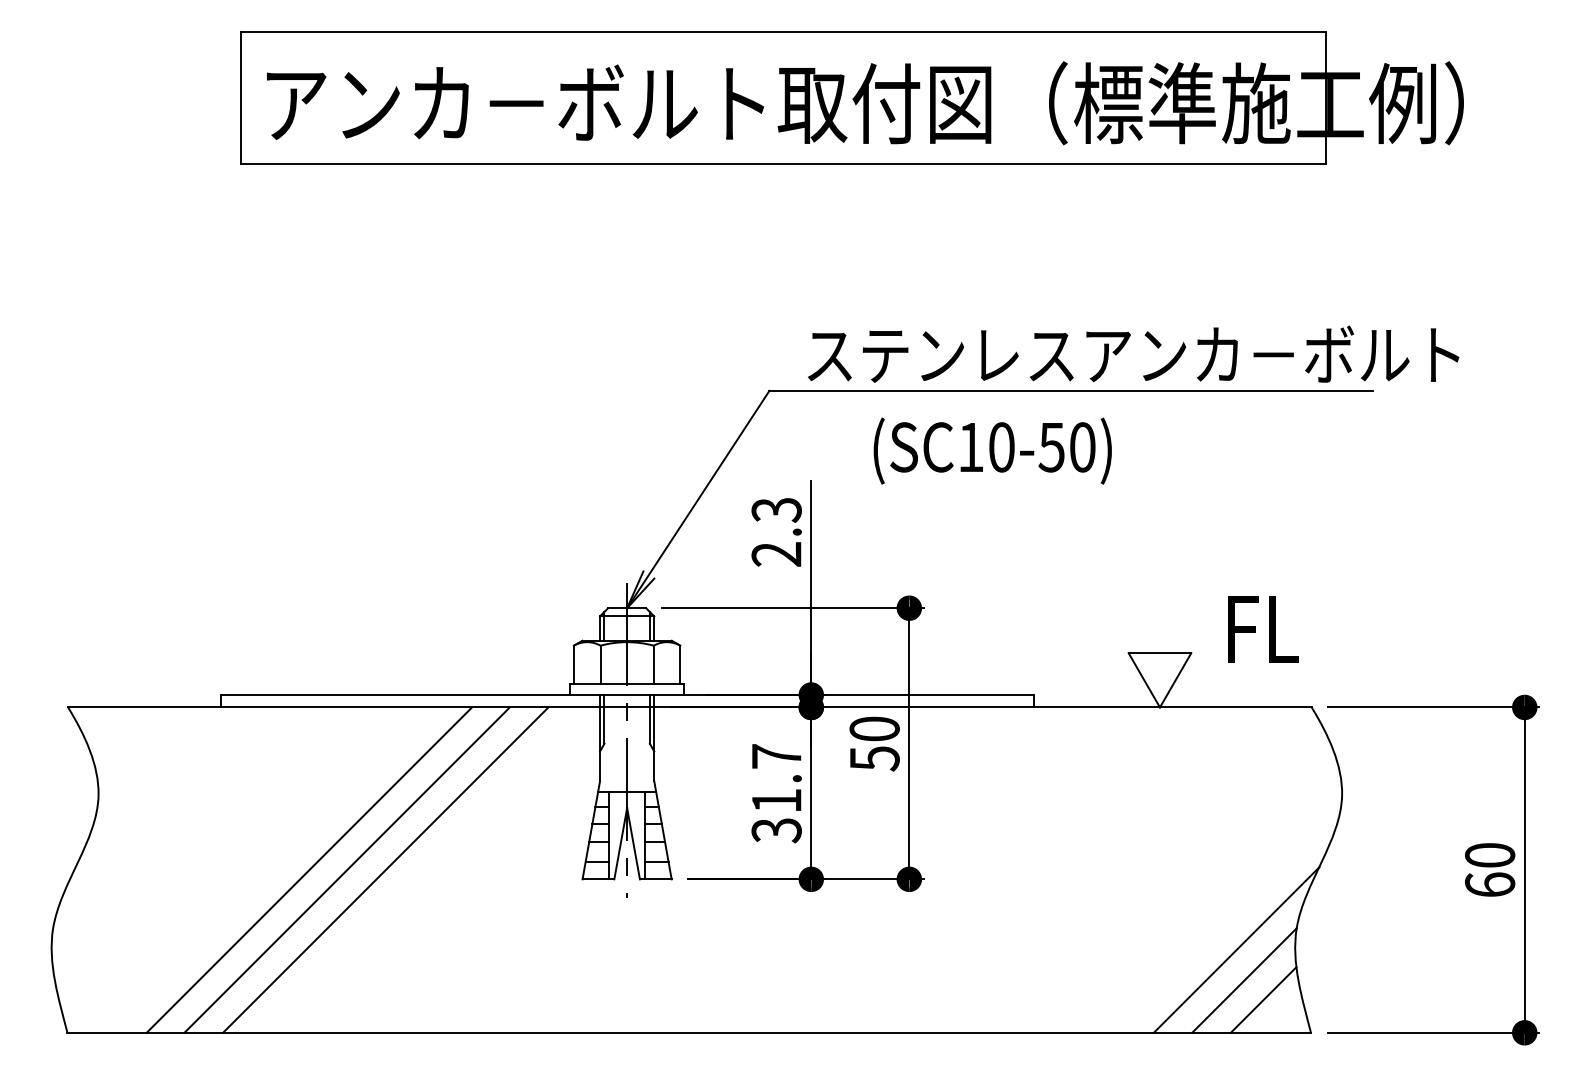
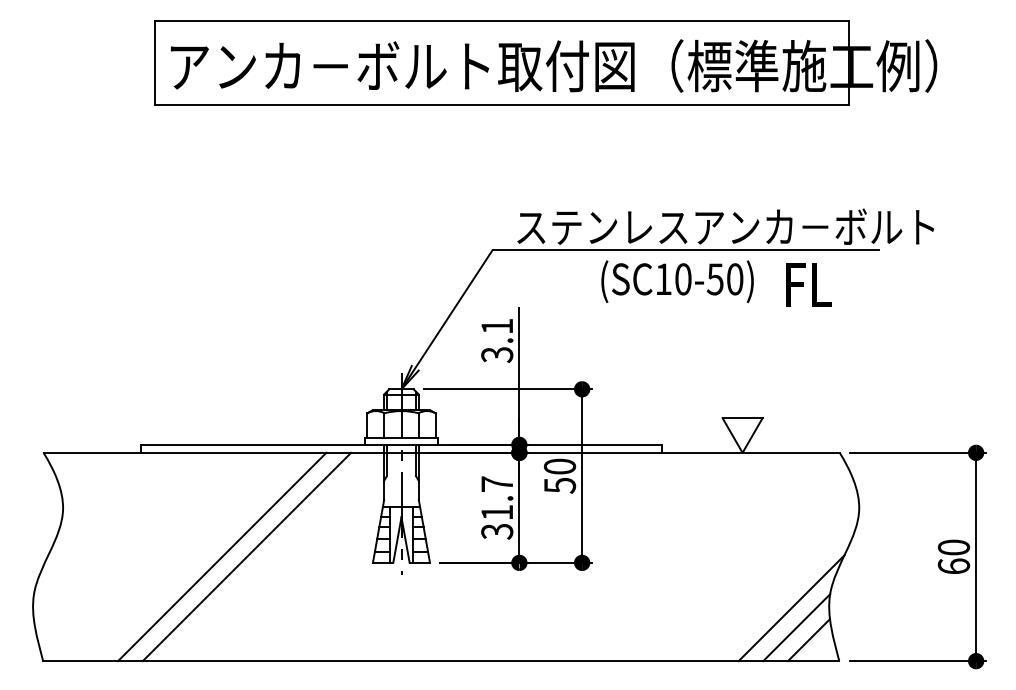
text: (992, 450) -> (677, 281), moved
text: (777, 531) -> (497, 340), 2.3 -> 3.1
text: (1262, 628) -> (808, 284), moved
line: (308, 869) -> (197, 556), removed

